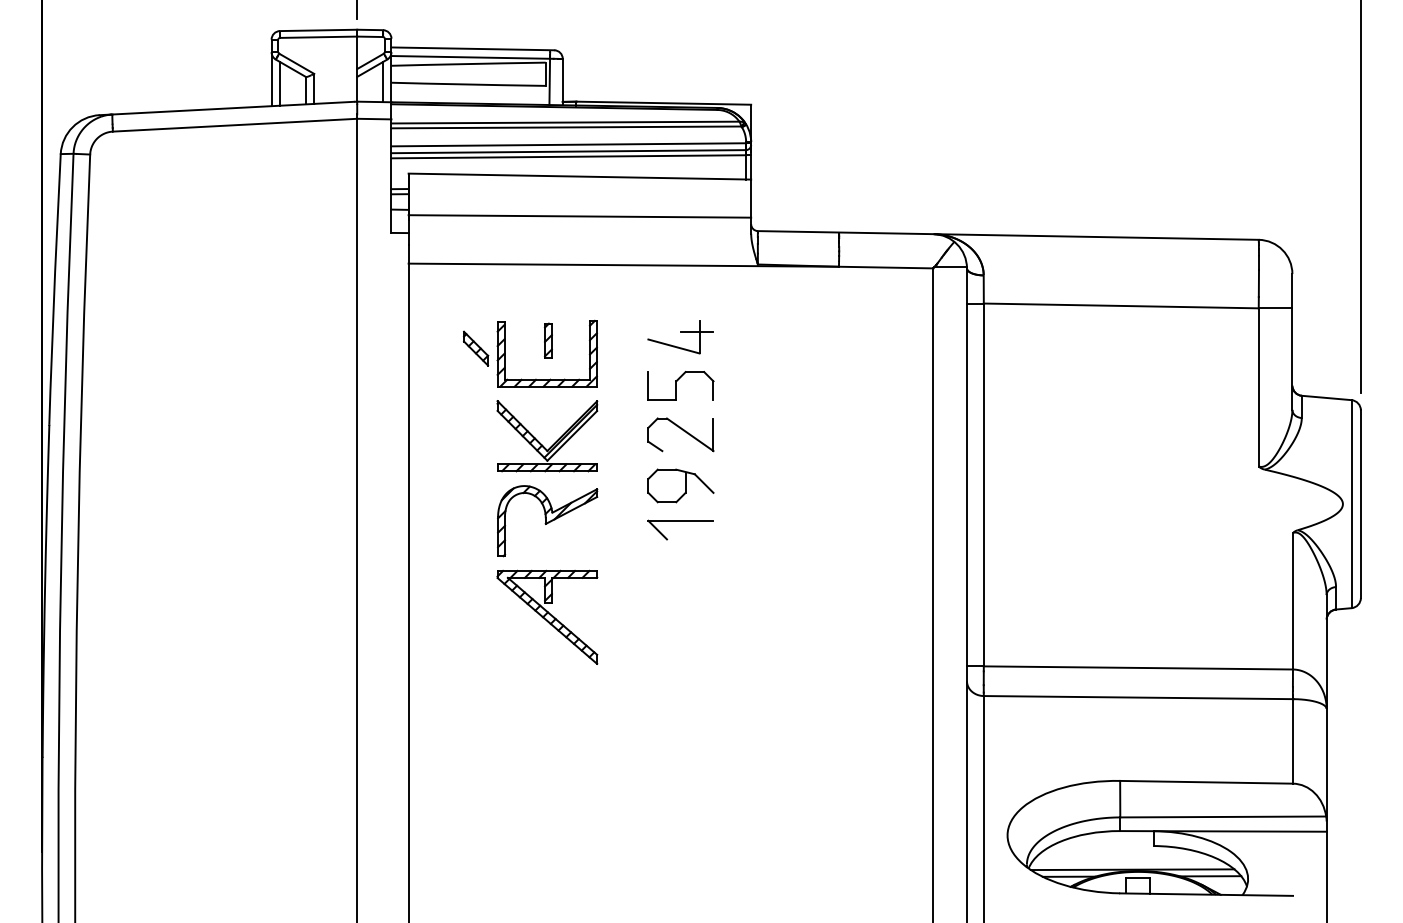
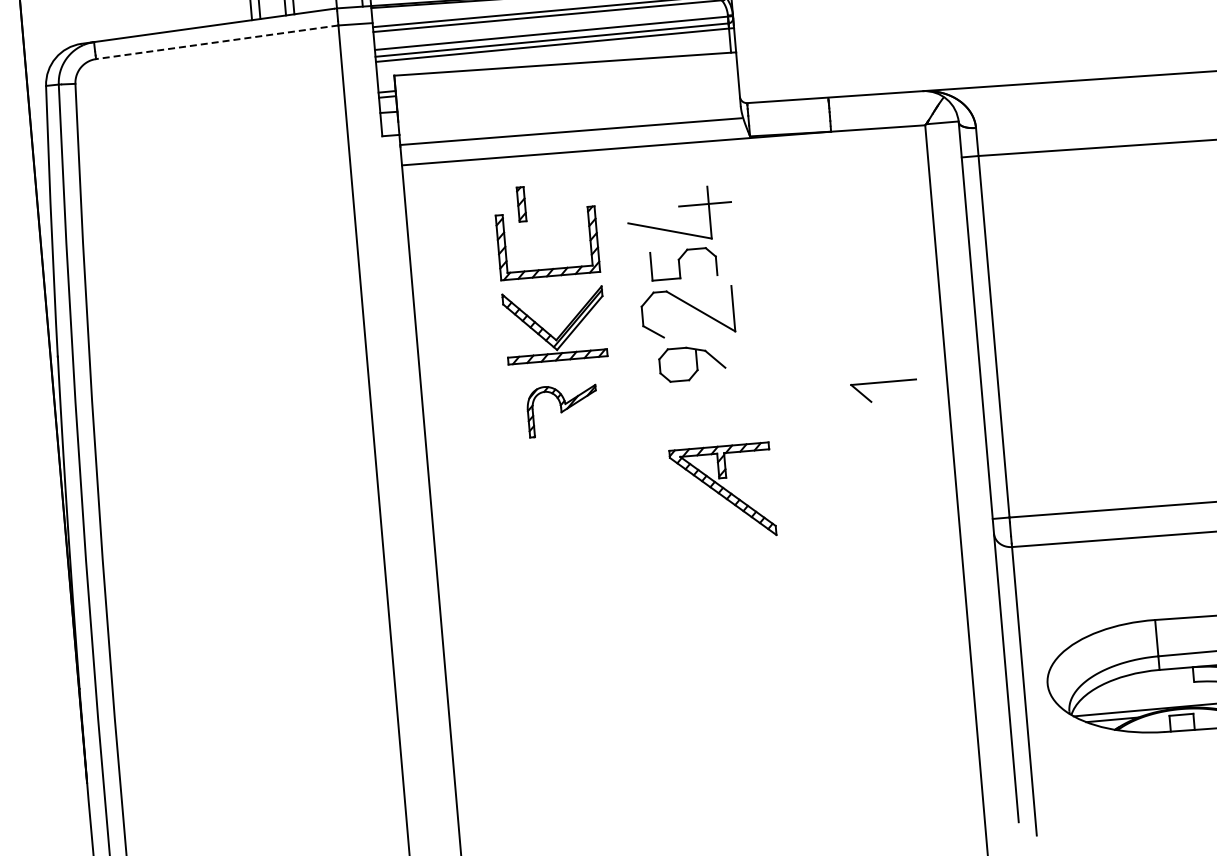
line: (234, 125) -> (216, 42), solid -> dashed
line: (579, 216) -> (570, 131), moved
part: (680, 337) -> (679, 215), size x1.6
part: (548, 340) -> (521, 204), moved
part: (476, 348) -> (476, 244), removed
part: (680, 434) -> (687, 312), size x1.4
part: (547, 521) -> (562, 410), size x0.7
part: (680, 521) -> (883, 382), moved
part: (547, 616) -> (722, 492), moved

